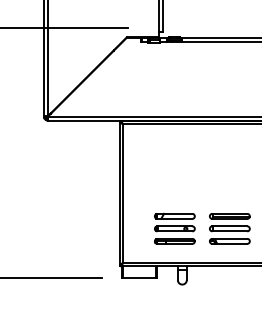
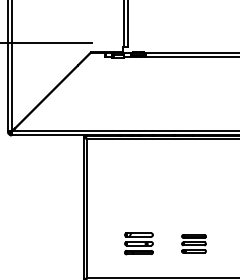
part: (174, 228) -> (138, 243), size x0.7
part: (229, 228) -> (193, 243), size x0.6

